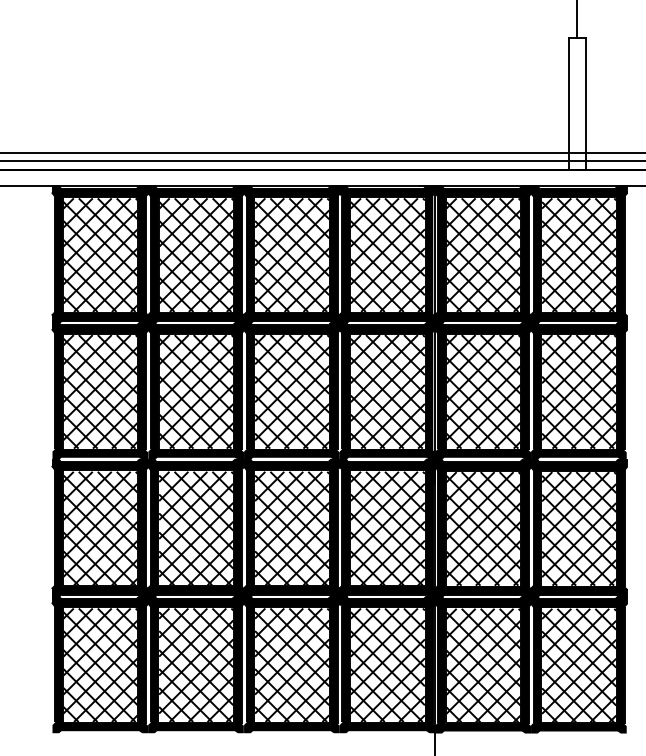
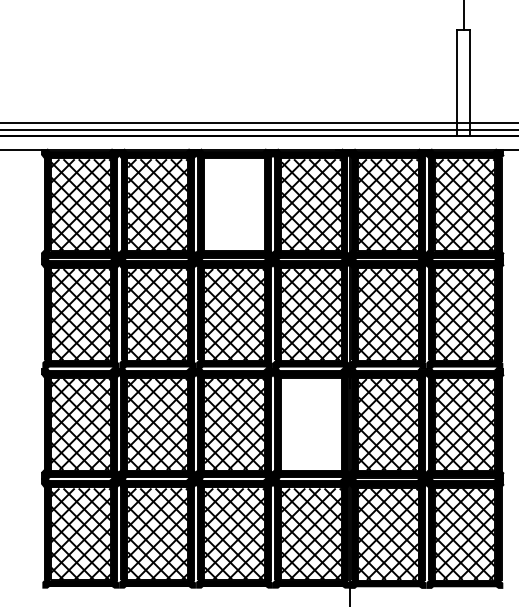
hatch: (292, 254) -> (235, 204), removed
hatch: (387, 528) -> (311, 424), removed

